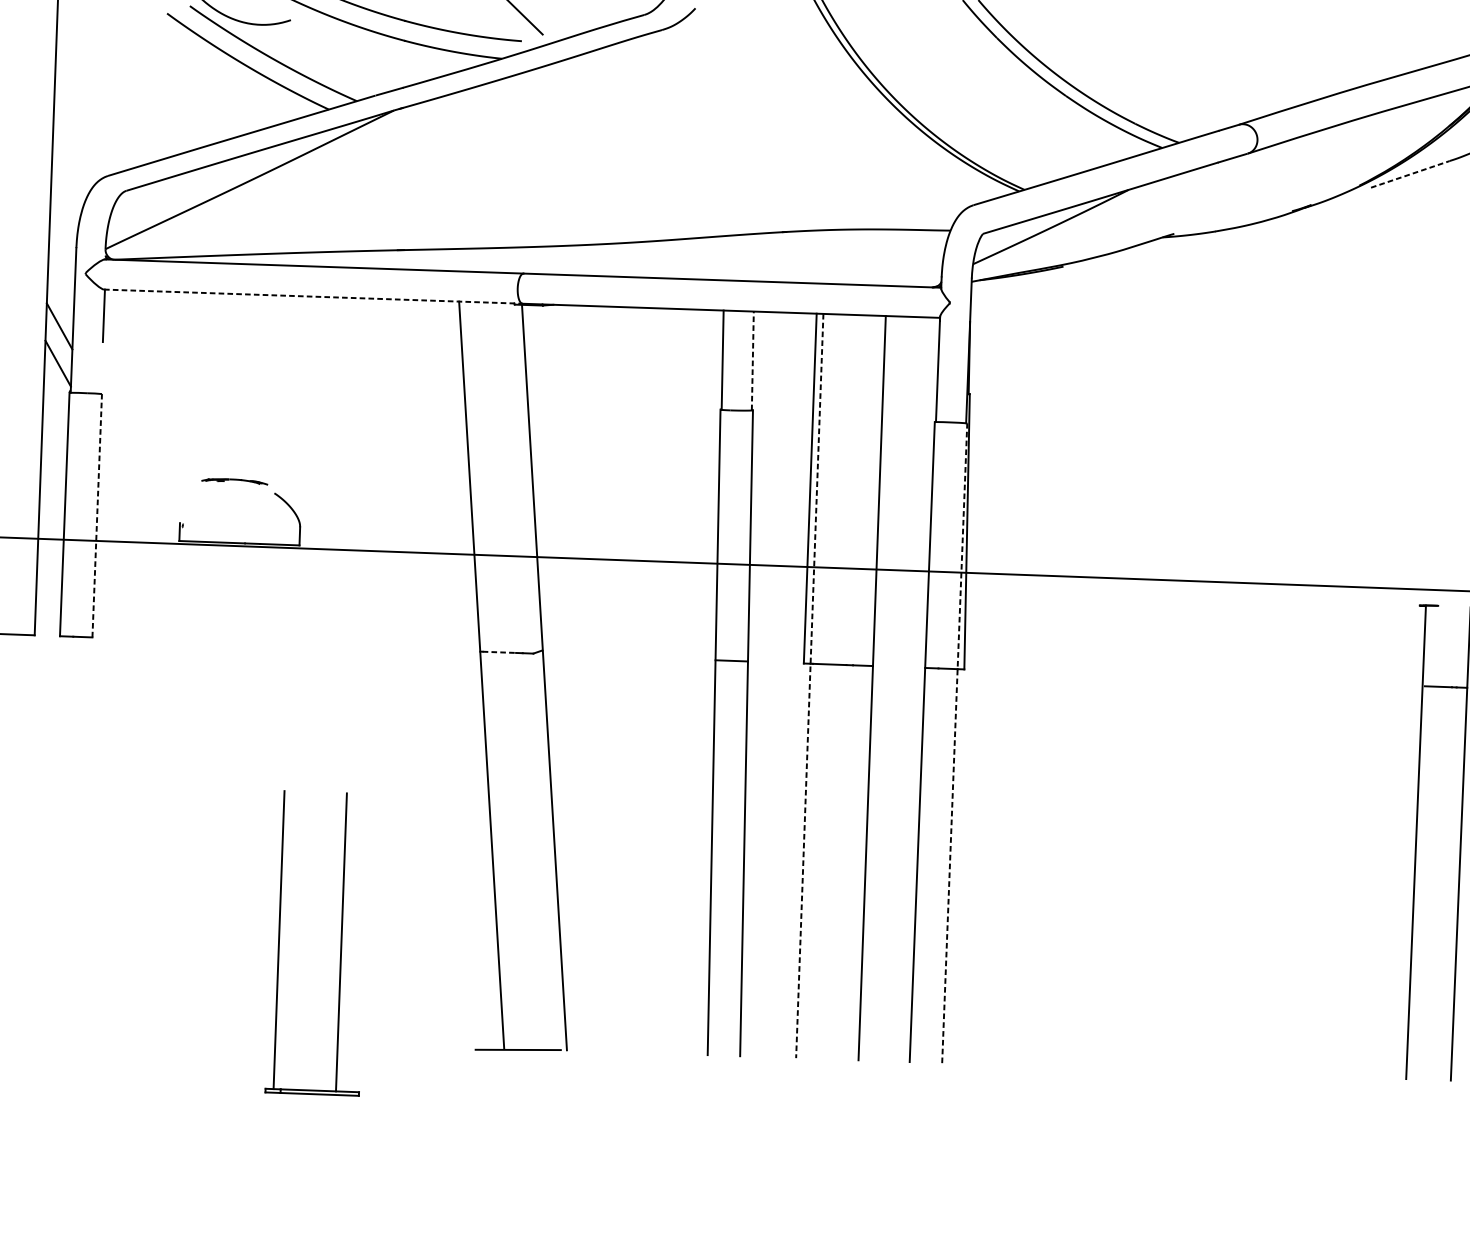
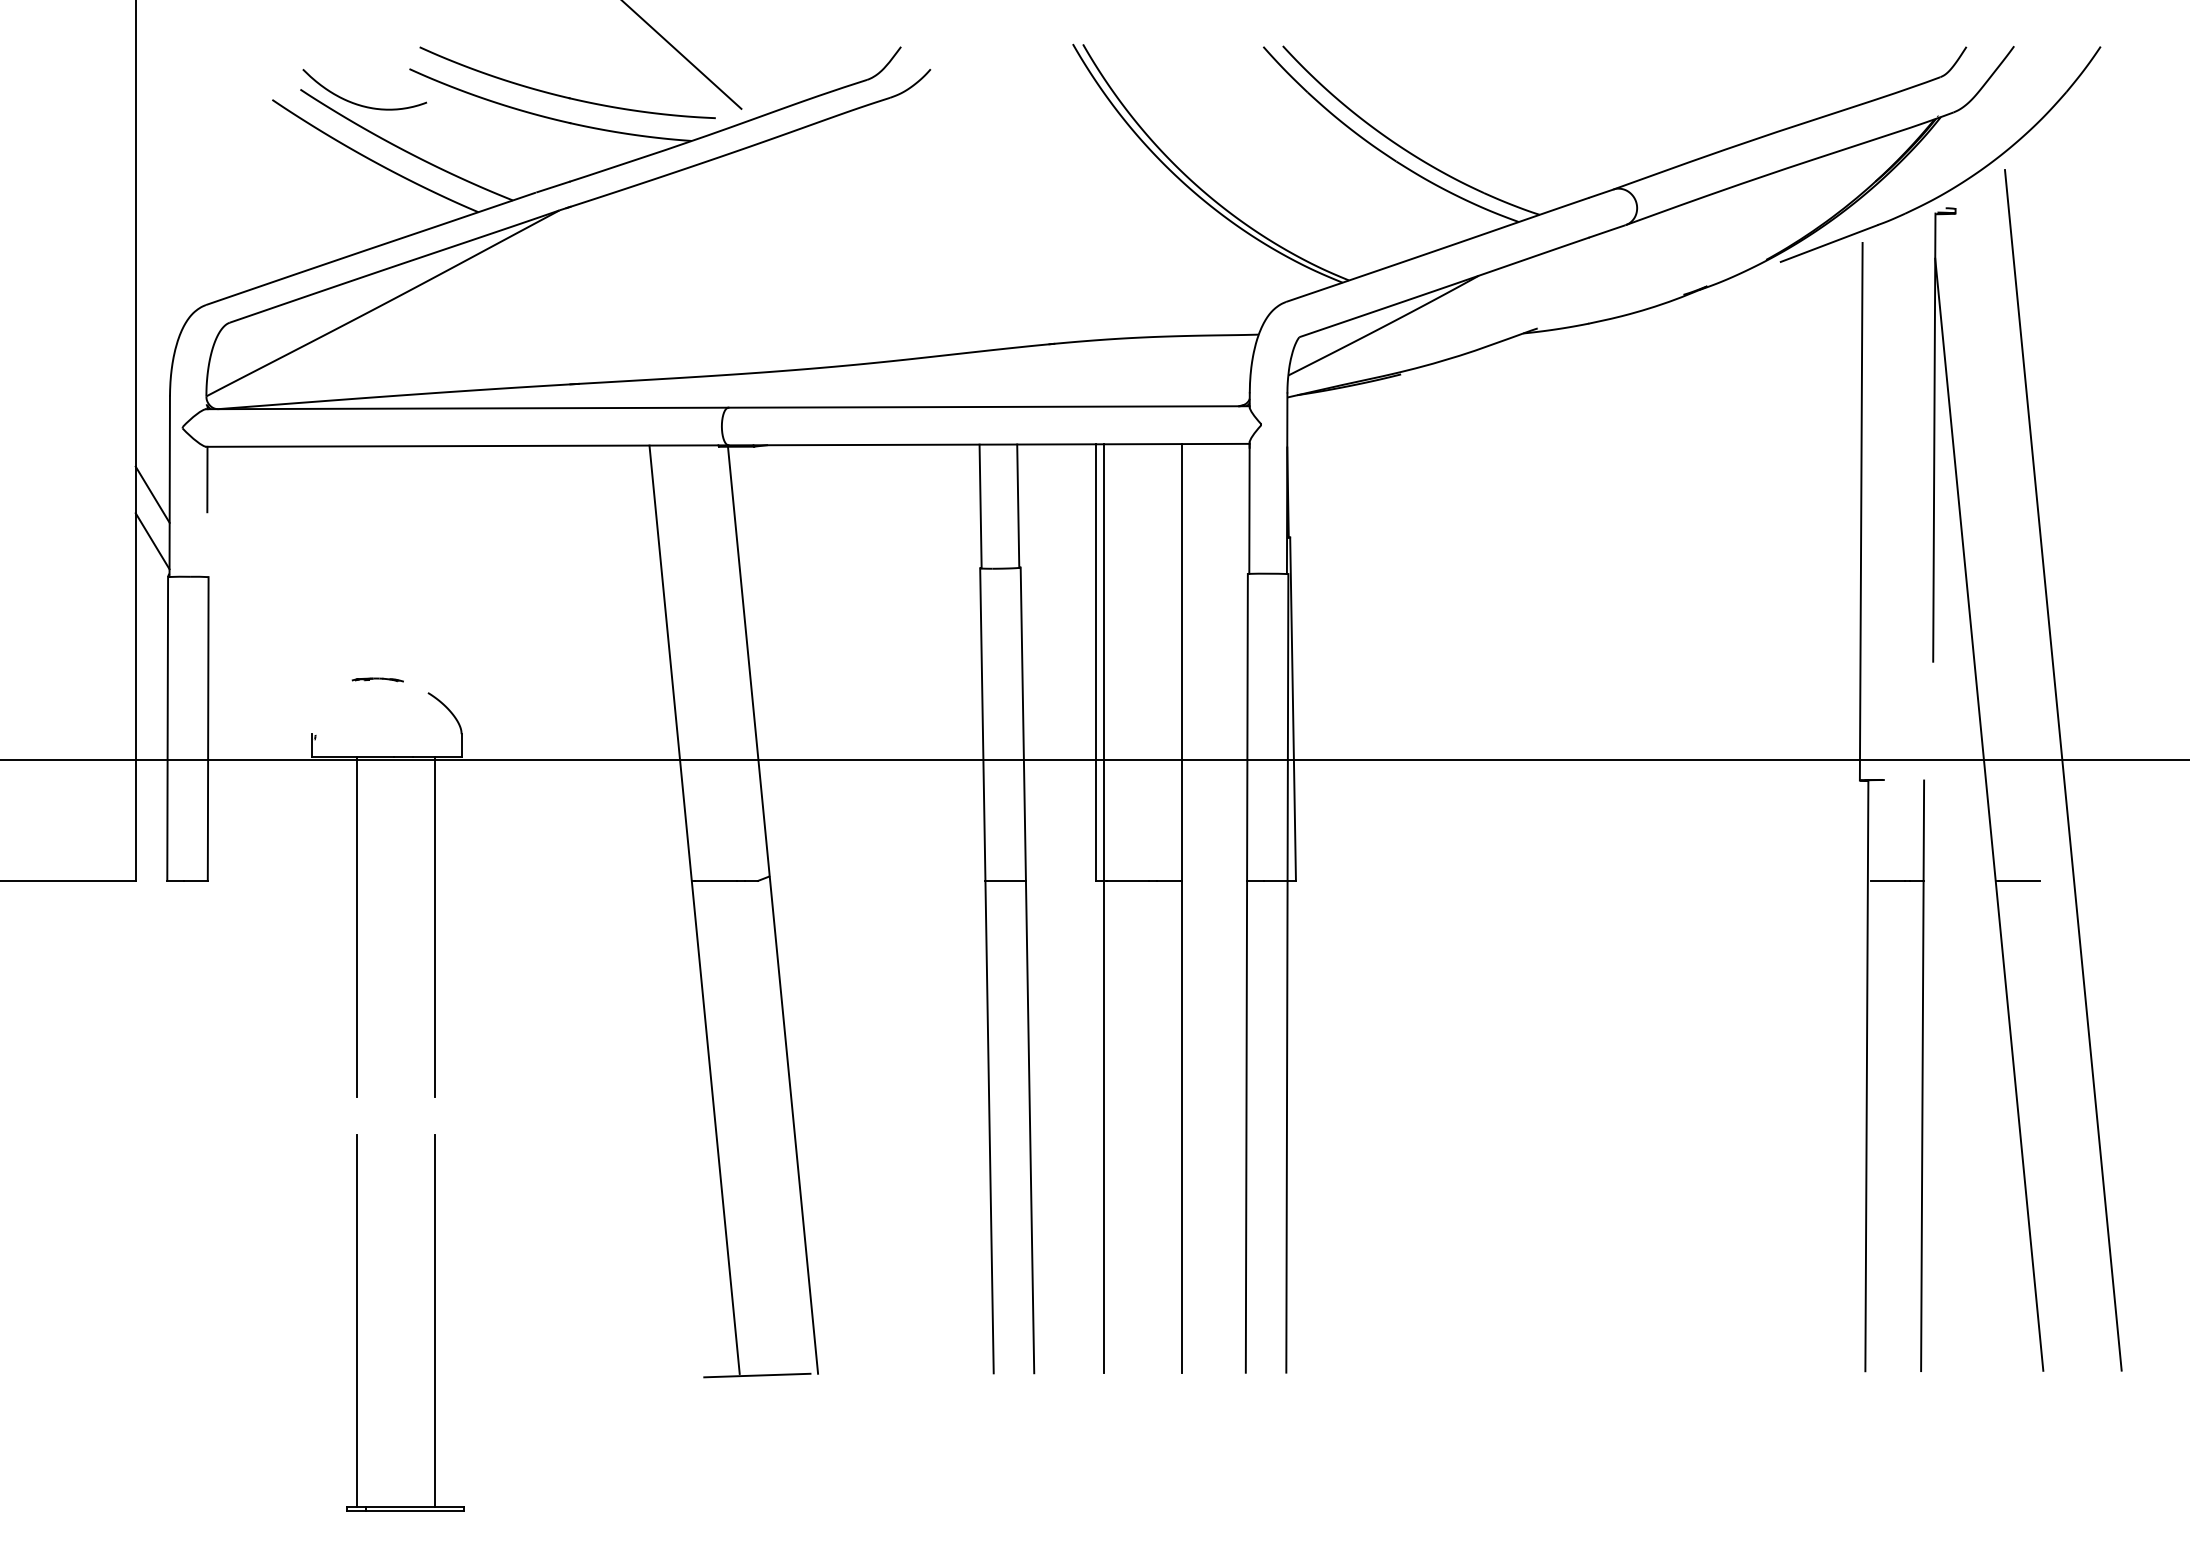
line: (1410, 174) -> (1829, 243), dashed -> solid
line: (314, 297) -> (468, 446), dashed -> solid
line: (753, 361) -> (1018, 506), dashed -> solid
line: (1427, 390) -> (1860, 511), added
part: (234, 481) -> (377, 679), size x0.62
line: (97, 516) -> (208, 729), dashed -> solid
line: (499, 652) -> (715, 880), dashed -> solid
line: (211, 678) -> (357, 926), added
line: (273, 680) -> (435, 926), added
line: (810, 686) -> (1104, 909), dashed -> solid
line: (954, 742) -> (1287, 972), dashed -> solid
part: (340, 943) -> (434, 1322), moved

